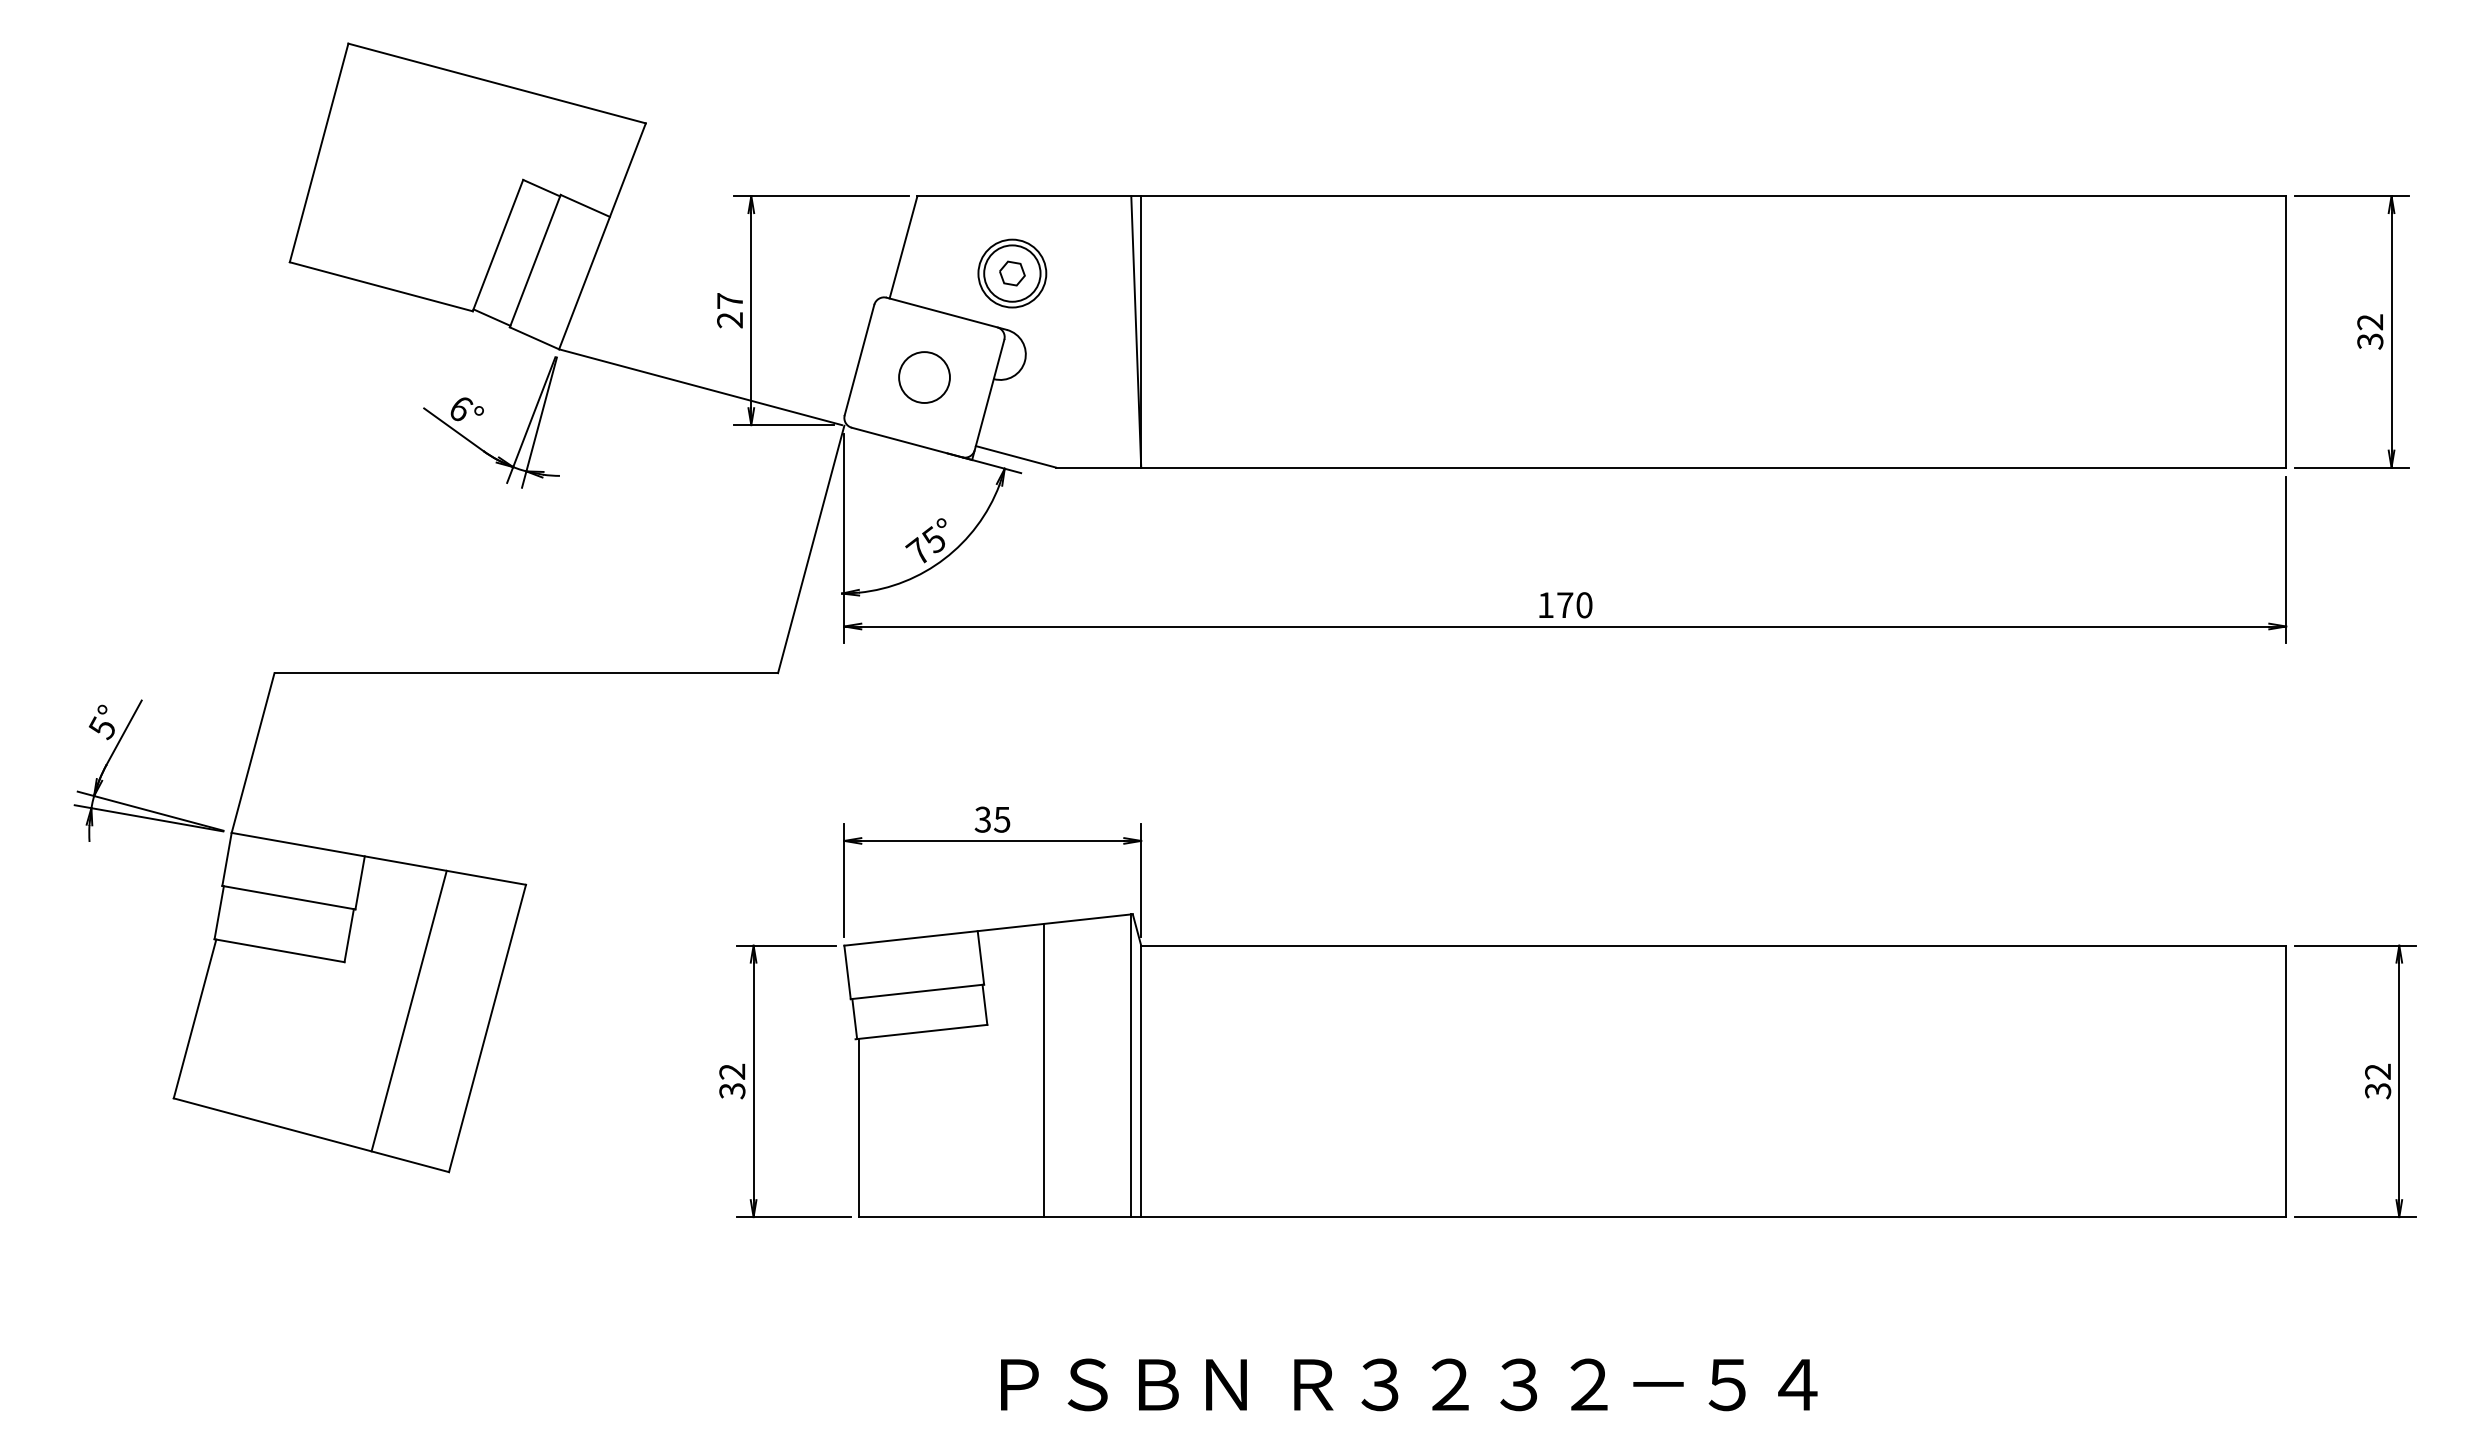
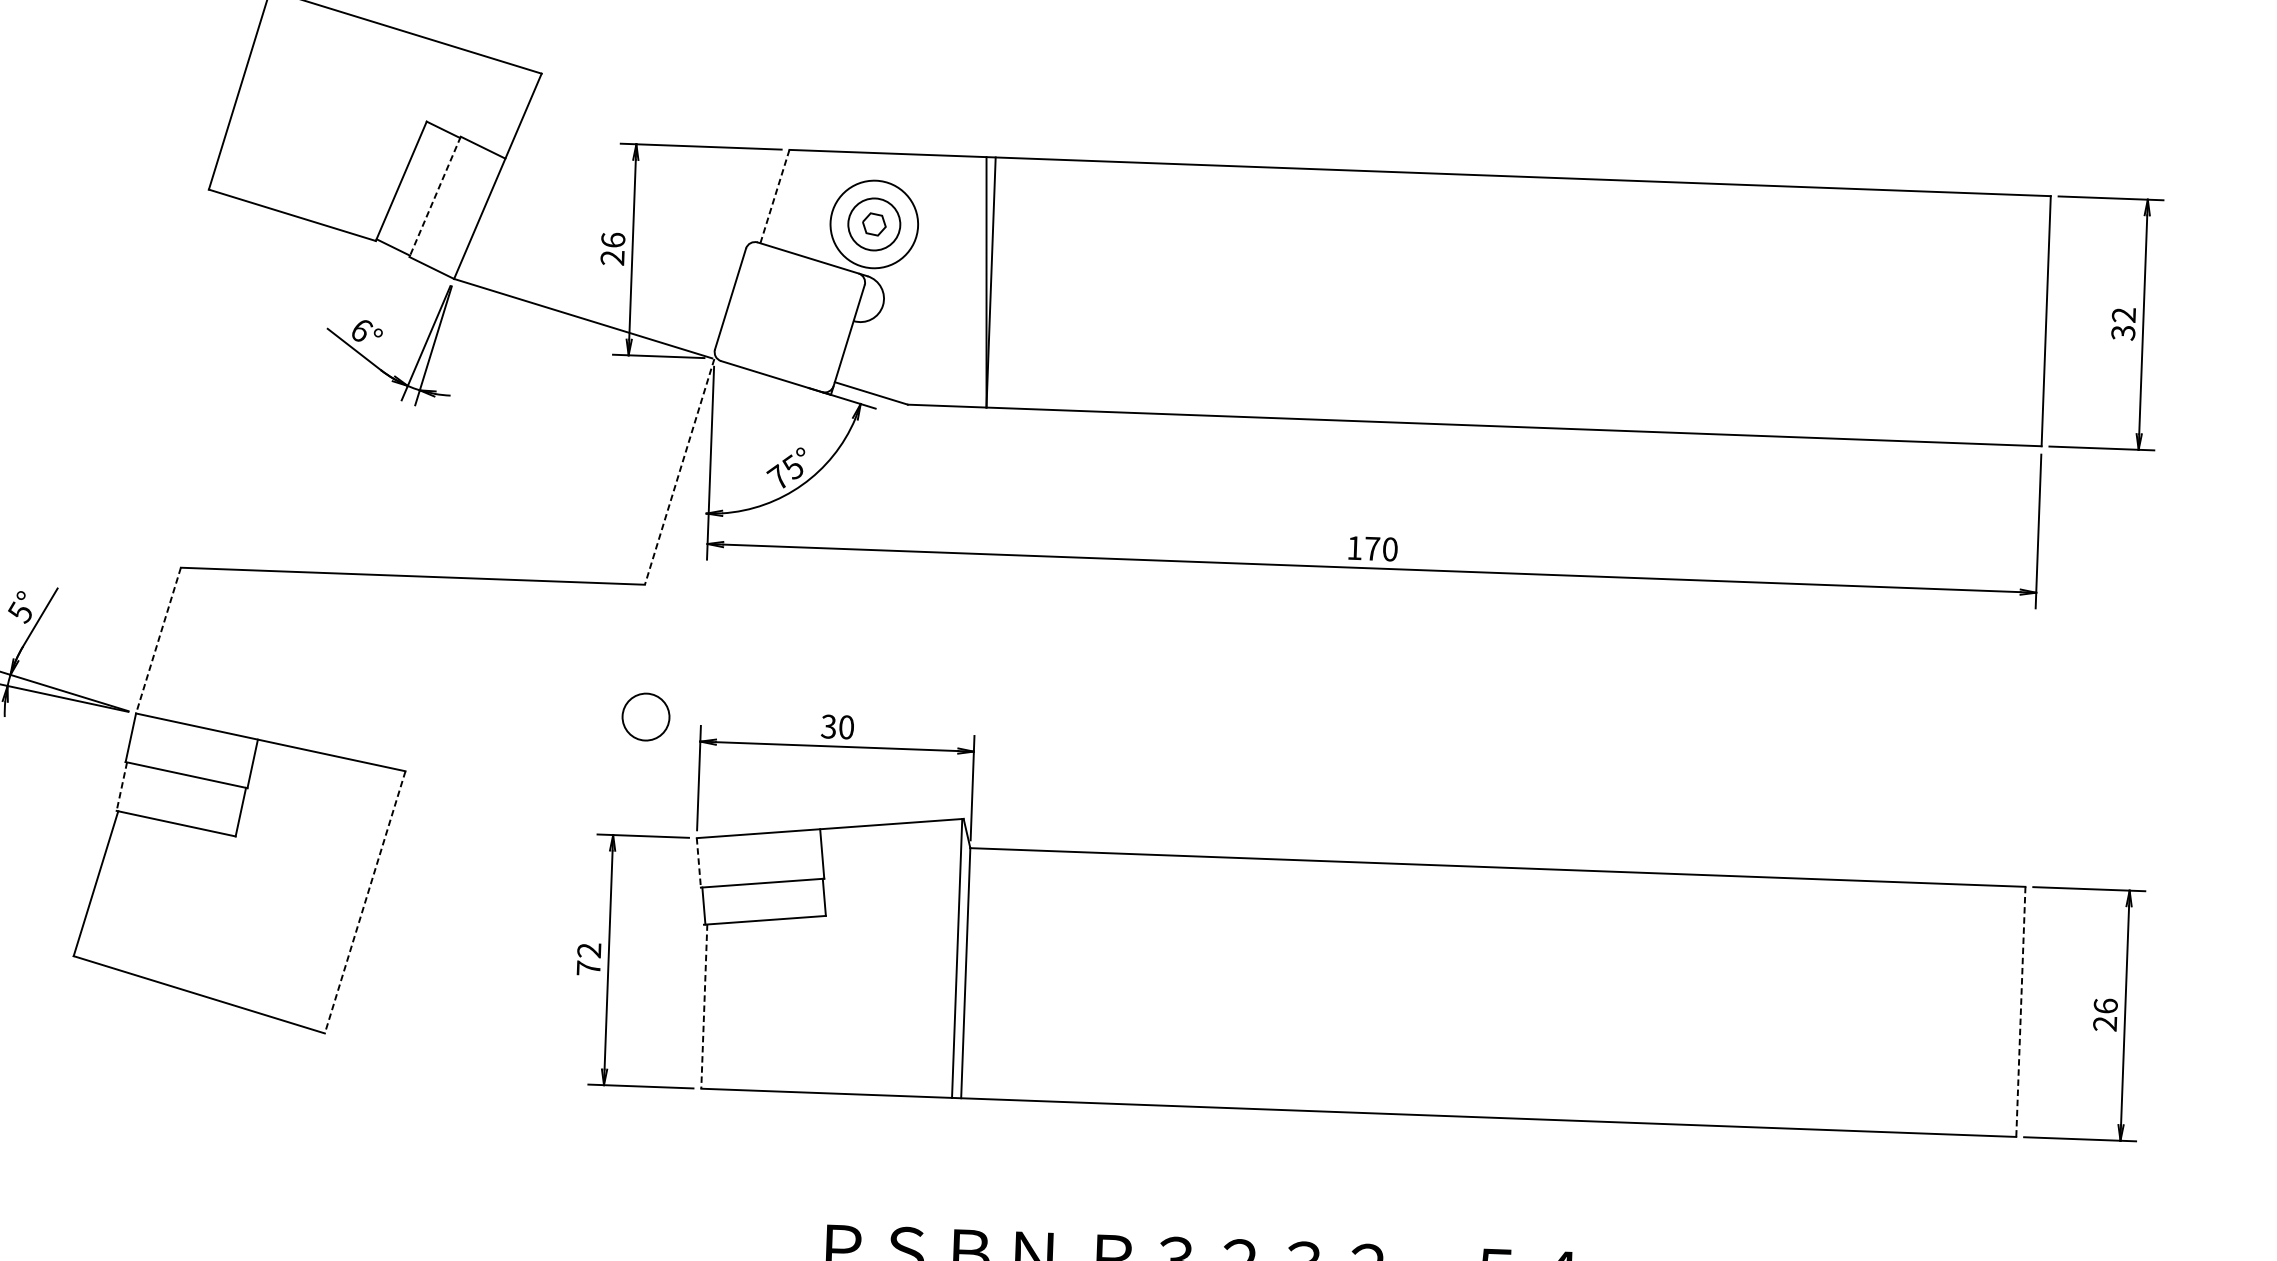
line: (903, 247) -> (774, 196), solid -> dashed
line: (535, 261) -> (435, 197), solid -> dashed
circle: (1012, 273) -> (874, 224), size x1.4
text: (730, 300) -> (613, 239), 27 -> 26
circle: (924, 377) -> (646, 717), moved
line: (811, 549) -> (679, 471), solid -> dashed
line: (253, 753) -> (158, 641), solid -> dashed
text: (1002, 819) -> (846, 727), 35 -> 30
line: (219, 912) -> (122, 786), solid -> dashed
line: (847, 972) -> (698, 862), solid -> dashed
line: (408, 1010) -> (292, 883), removed
line: (487, 1028) -> (365, 902), solid -> dashed
line: (1043, 1070) -> (876, 959), removed
line: (2286, 1081) -> (2021, 1012), solid -> dashed
text: (2378, 1081) -> (2105, 1015), 32 -> 26
text: (732, 1091) -> (588, 968), 32 -> 72
line: (859, 1128) -> (704, 1007), solid -> dashed

